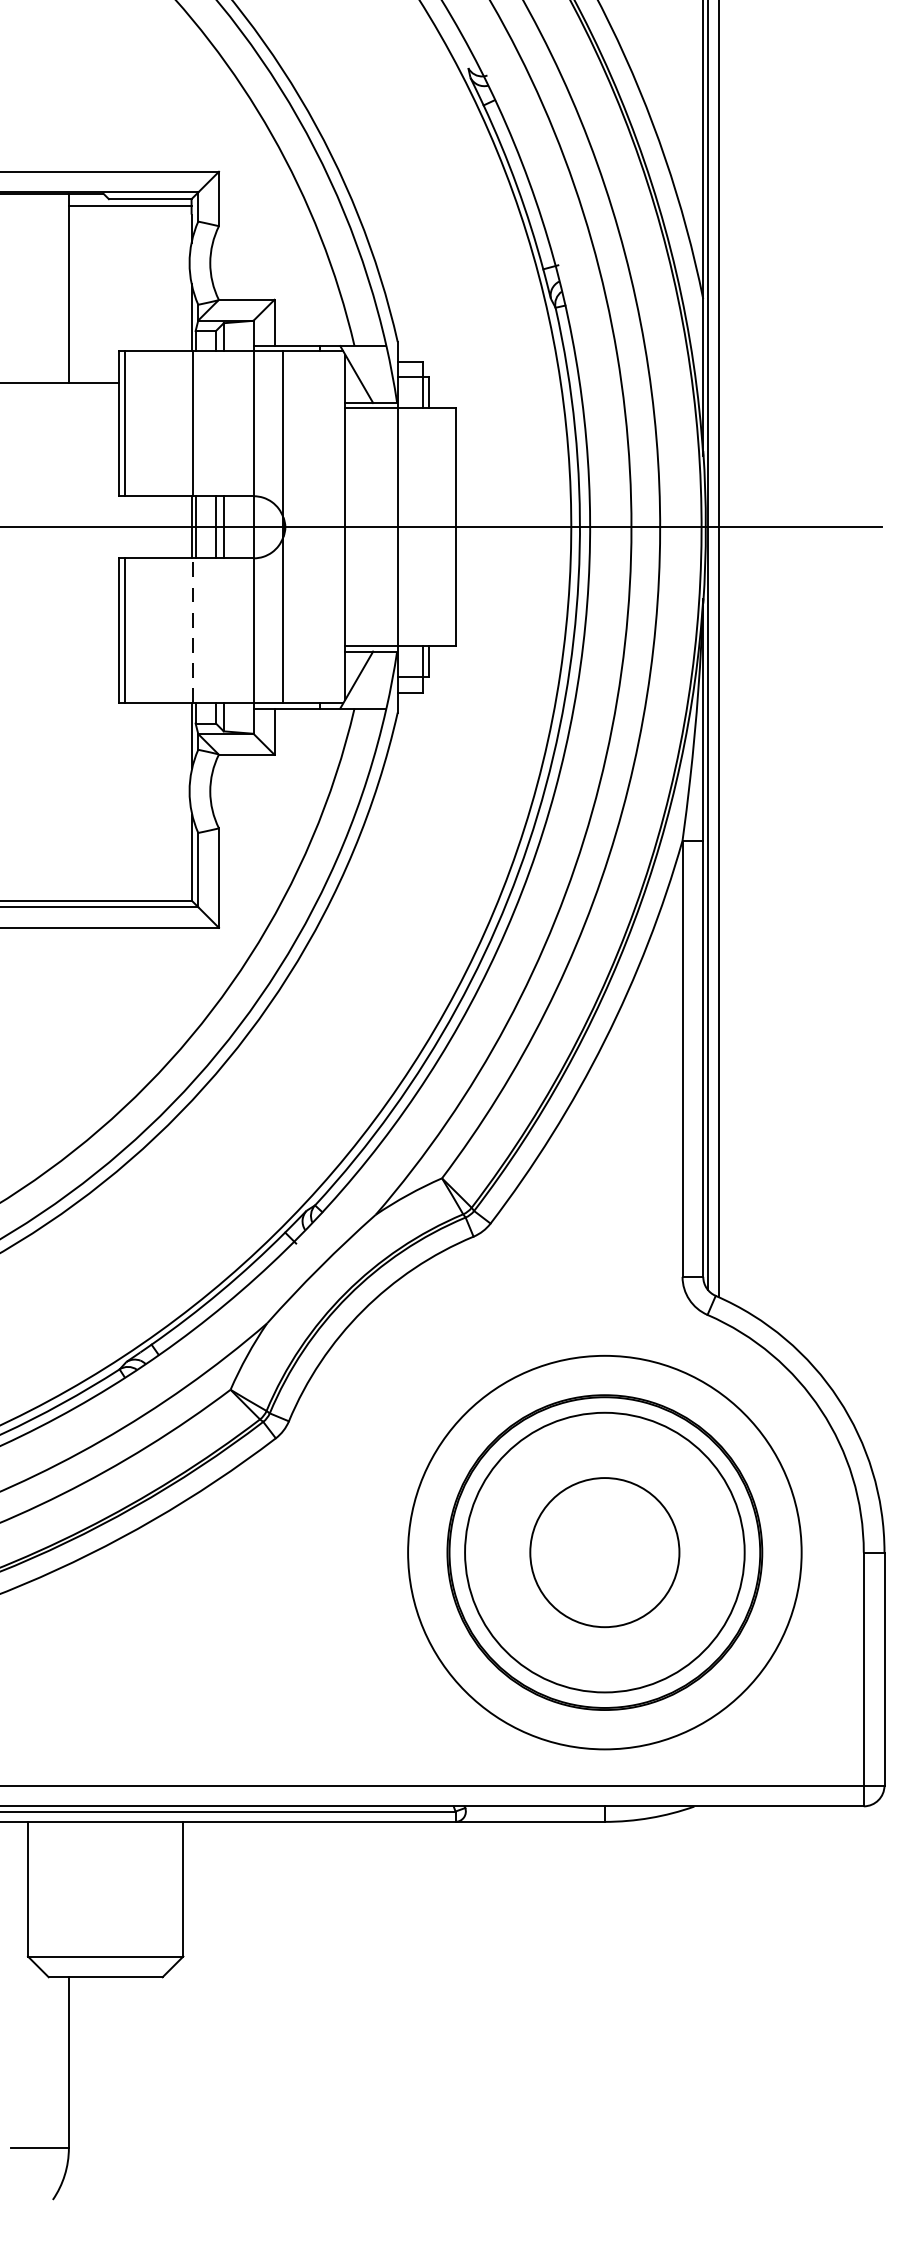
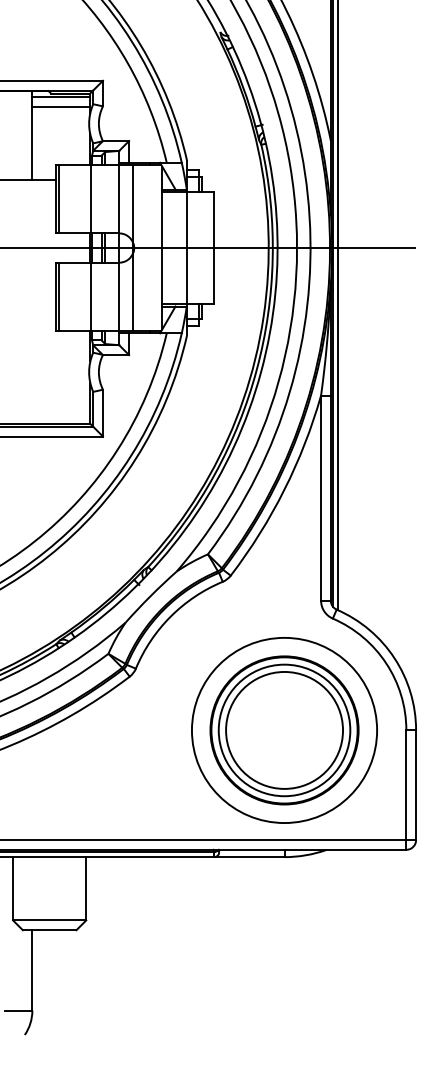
line: (130, 226) -> (61, 106), added
line: (192, 630) -> (90, 296), dashed -> solid
circle: (604, 1550) -> (284, 729), size x1.67

